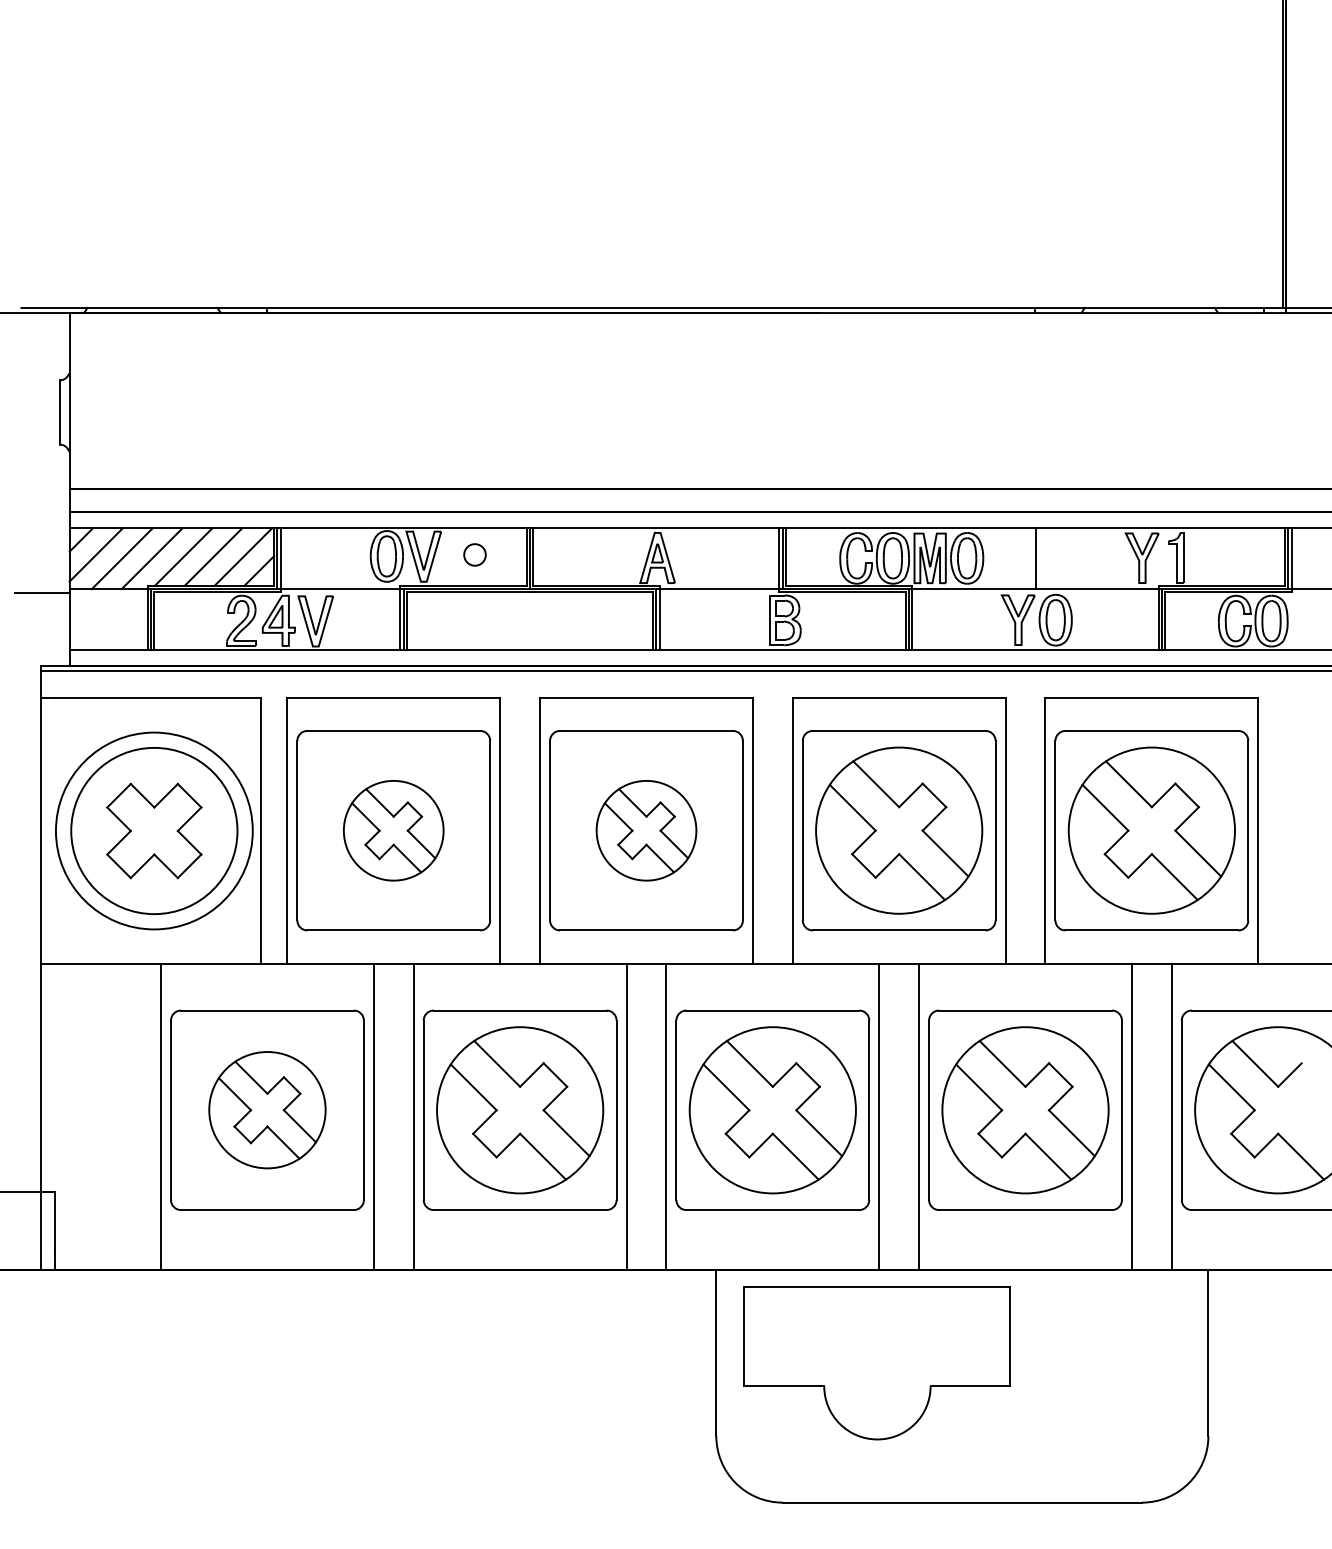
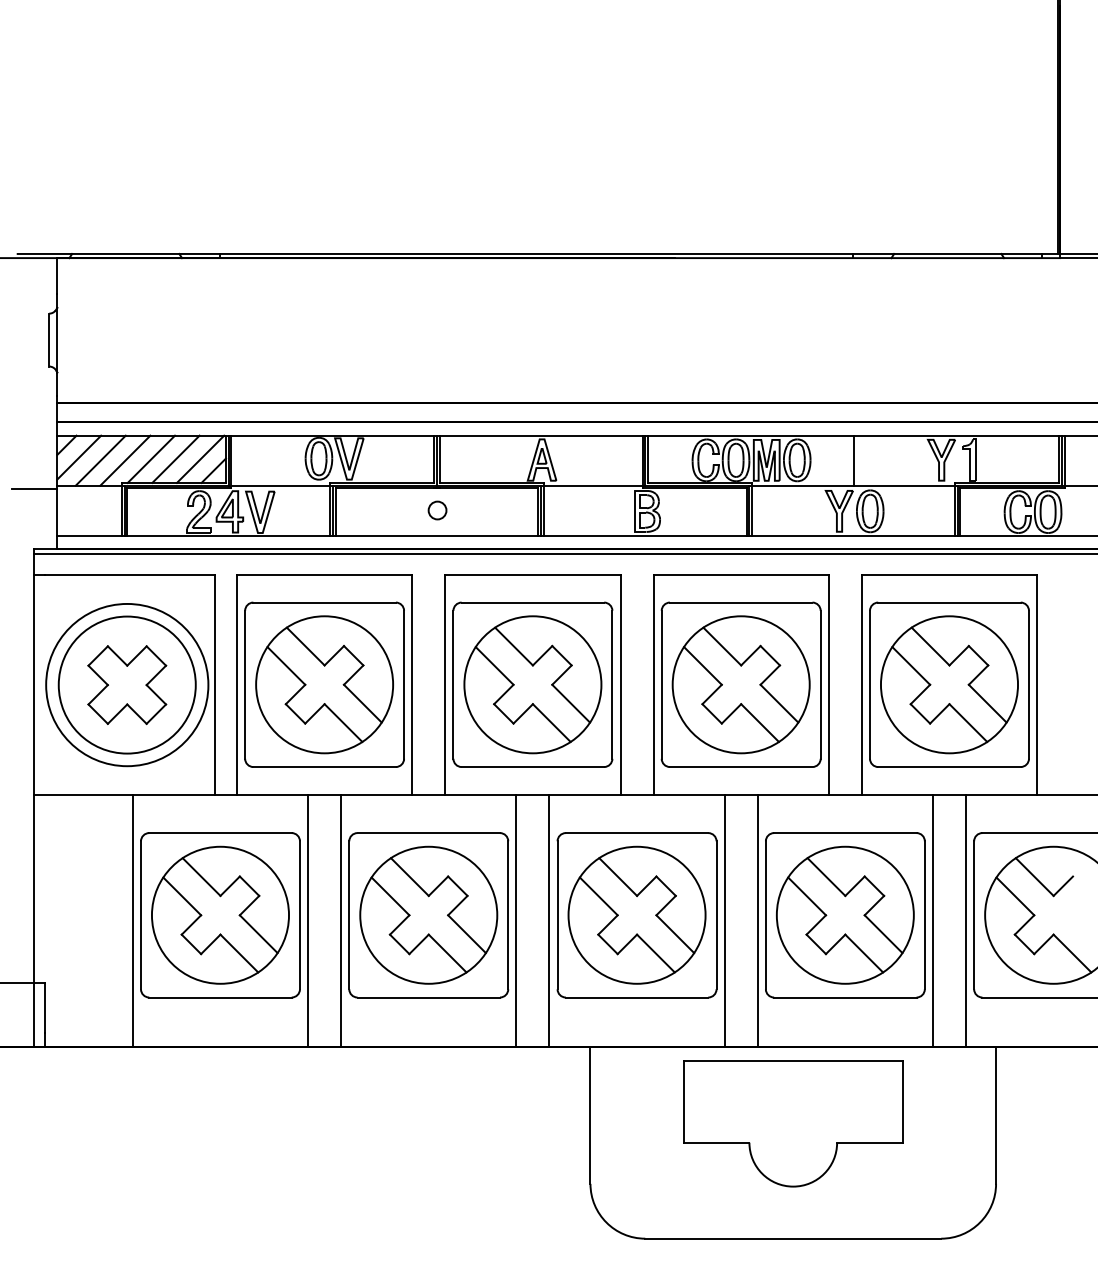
circle: (474, 554) -> (437, 510), moved
part: (393, 830) -> (324, 684), size x1.67
part: (645, 830) -> (532, 684), size x1.67
part: (267, 1109) -> (220, 914), size x1.43
part: (877, 1362) -> (793, 1123), moved

